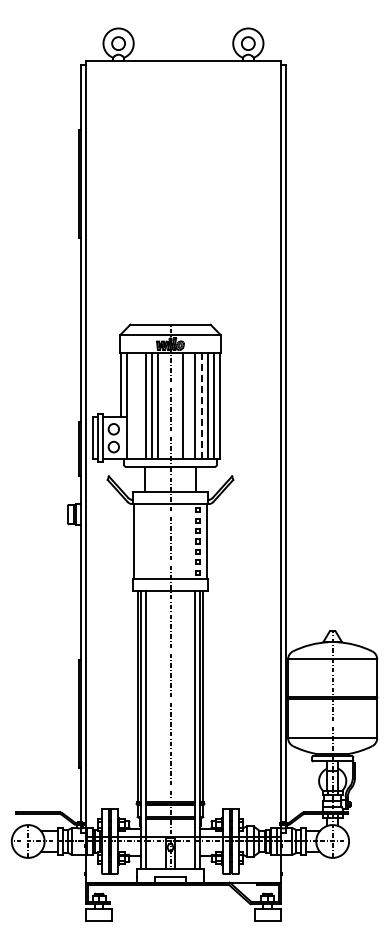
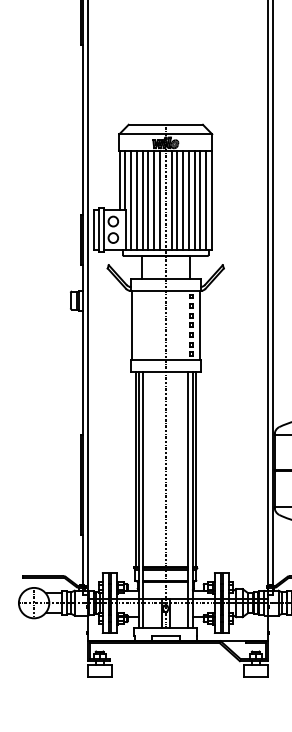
line: (201, 405) -> (194, 199), dashed -> solid
line: (133, 406) -> (131, 200), added
line: (139, 406) -> (137, 200), added
line: (164, 406) -> (160, 200), added
line: (176, 406) -> (171, 200), added
line: (189, 406) -> (183, 200), added

